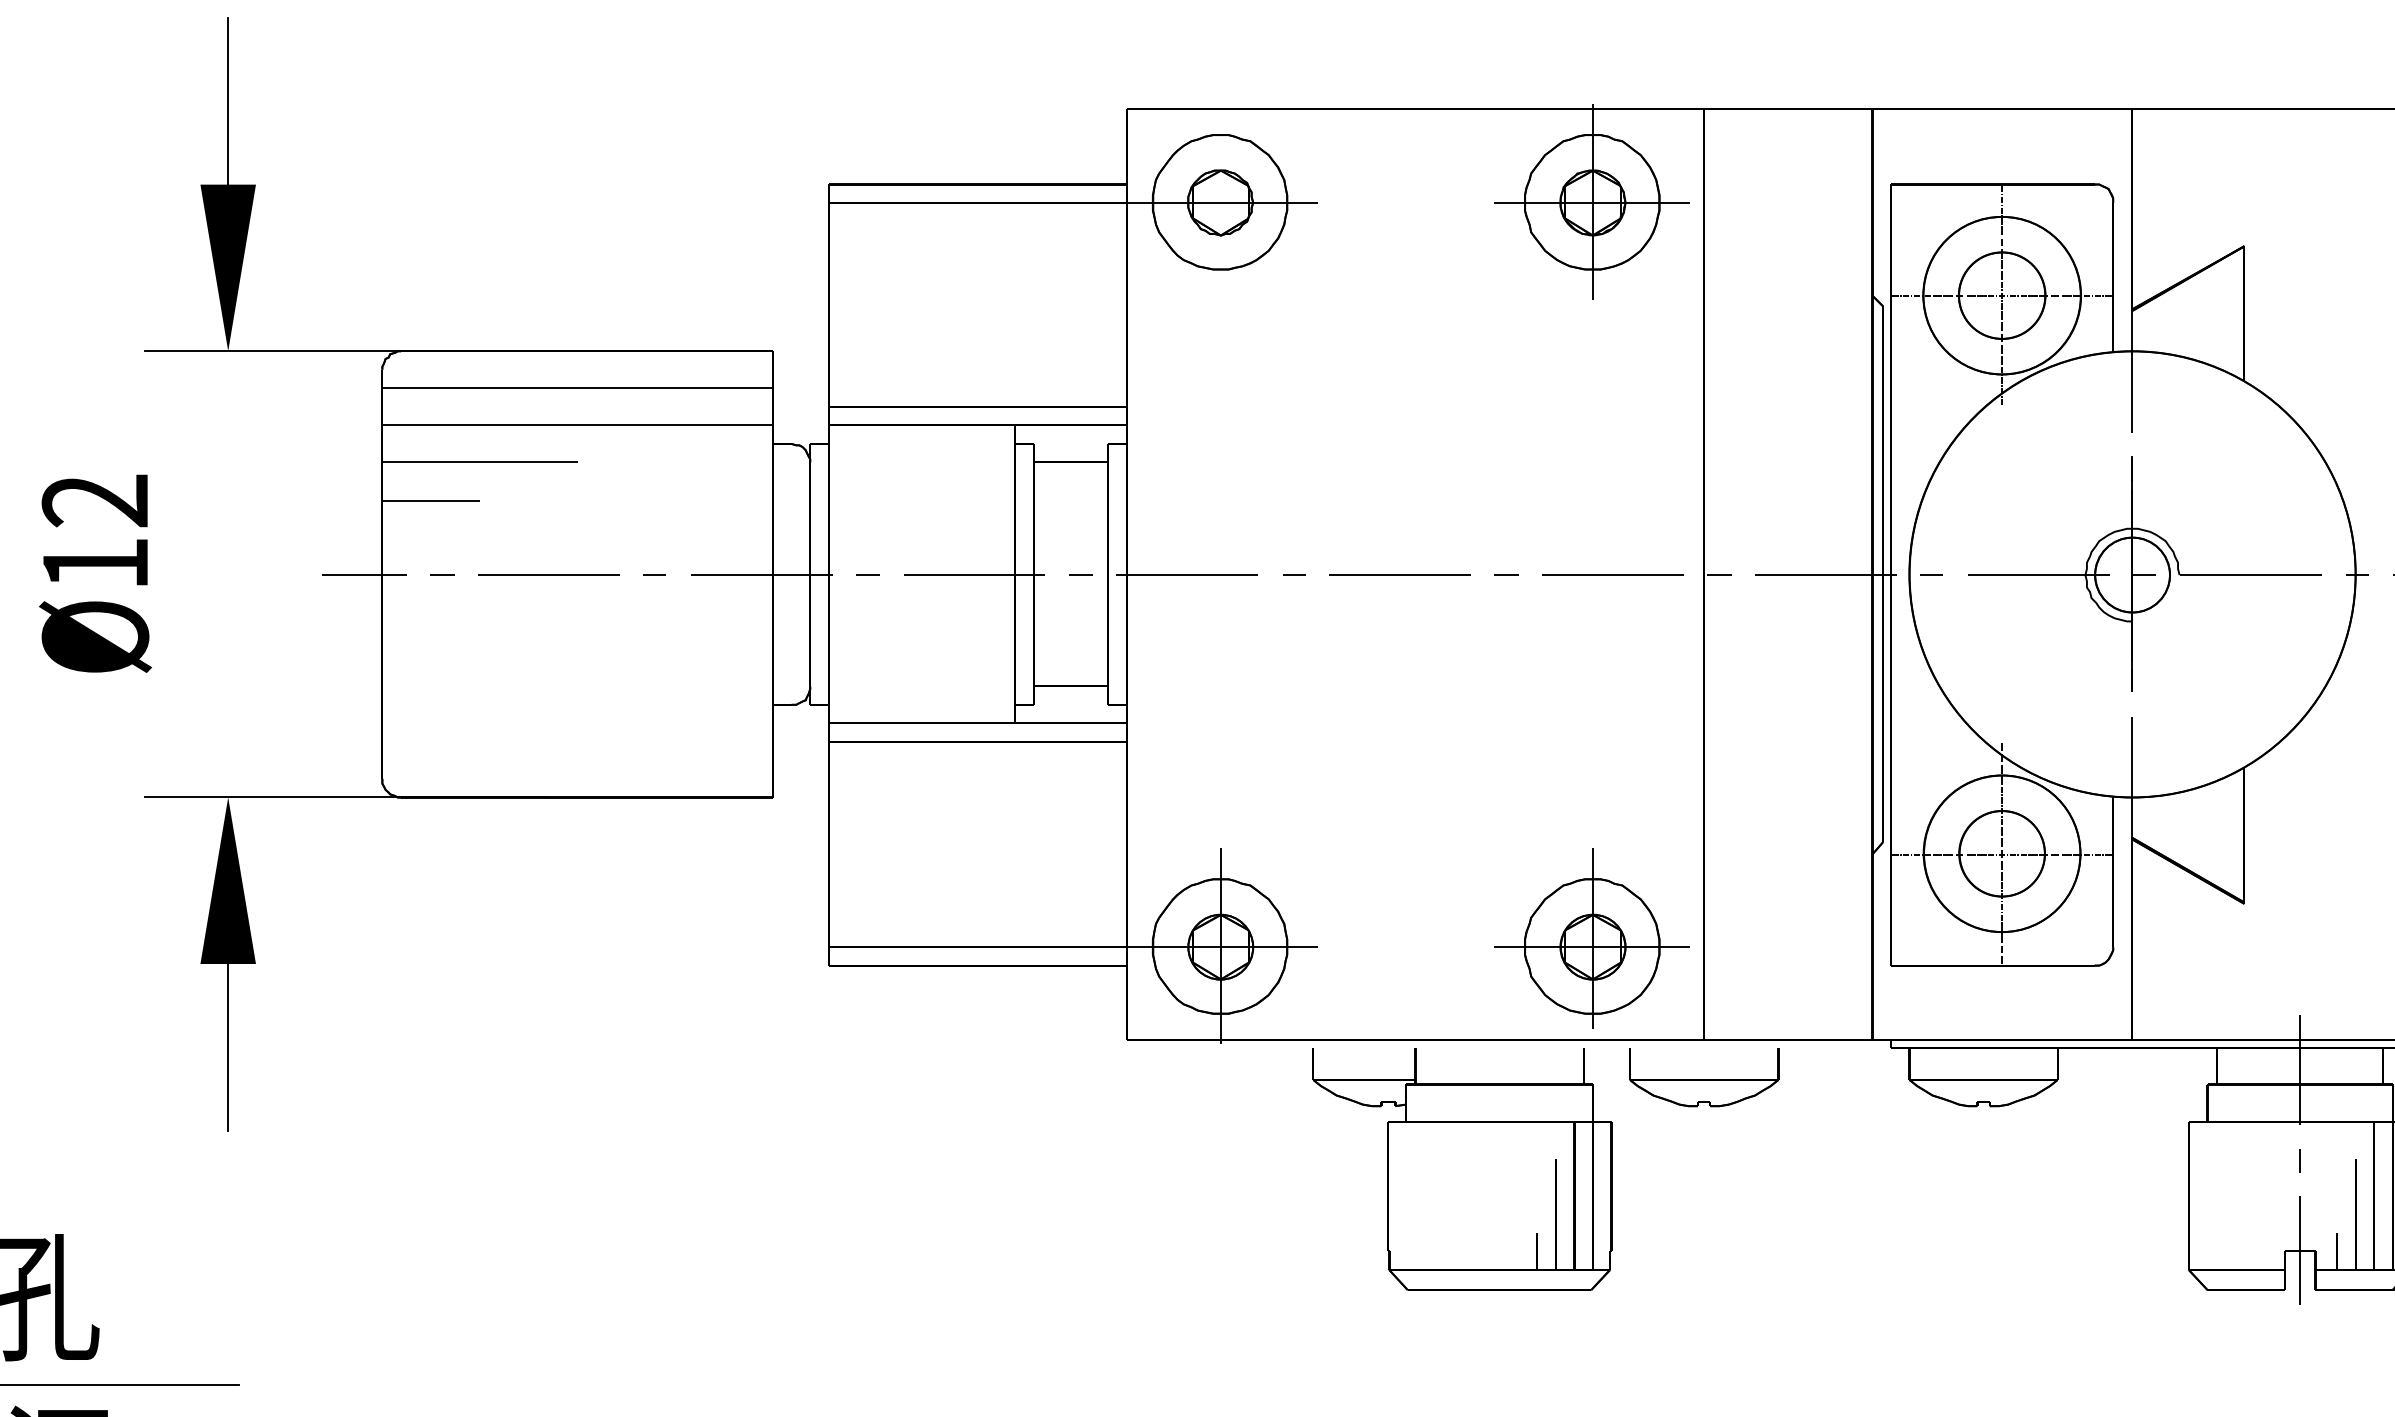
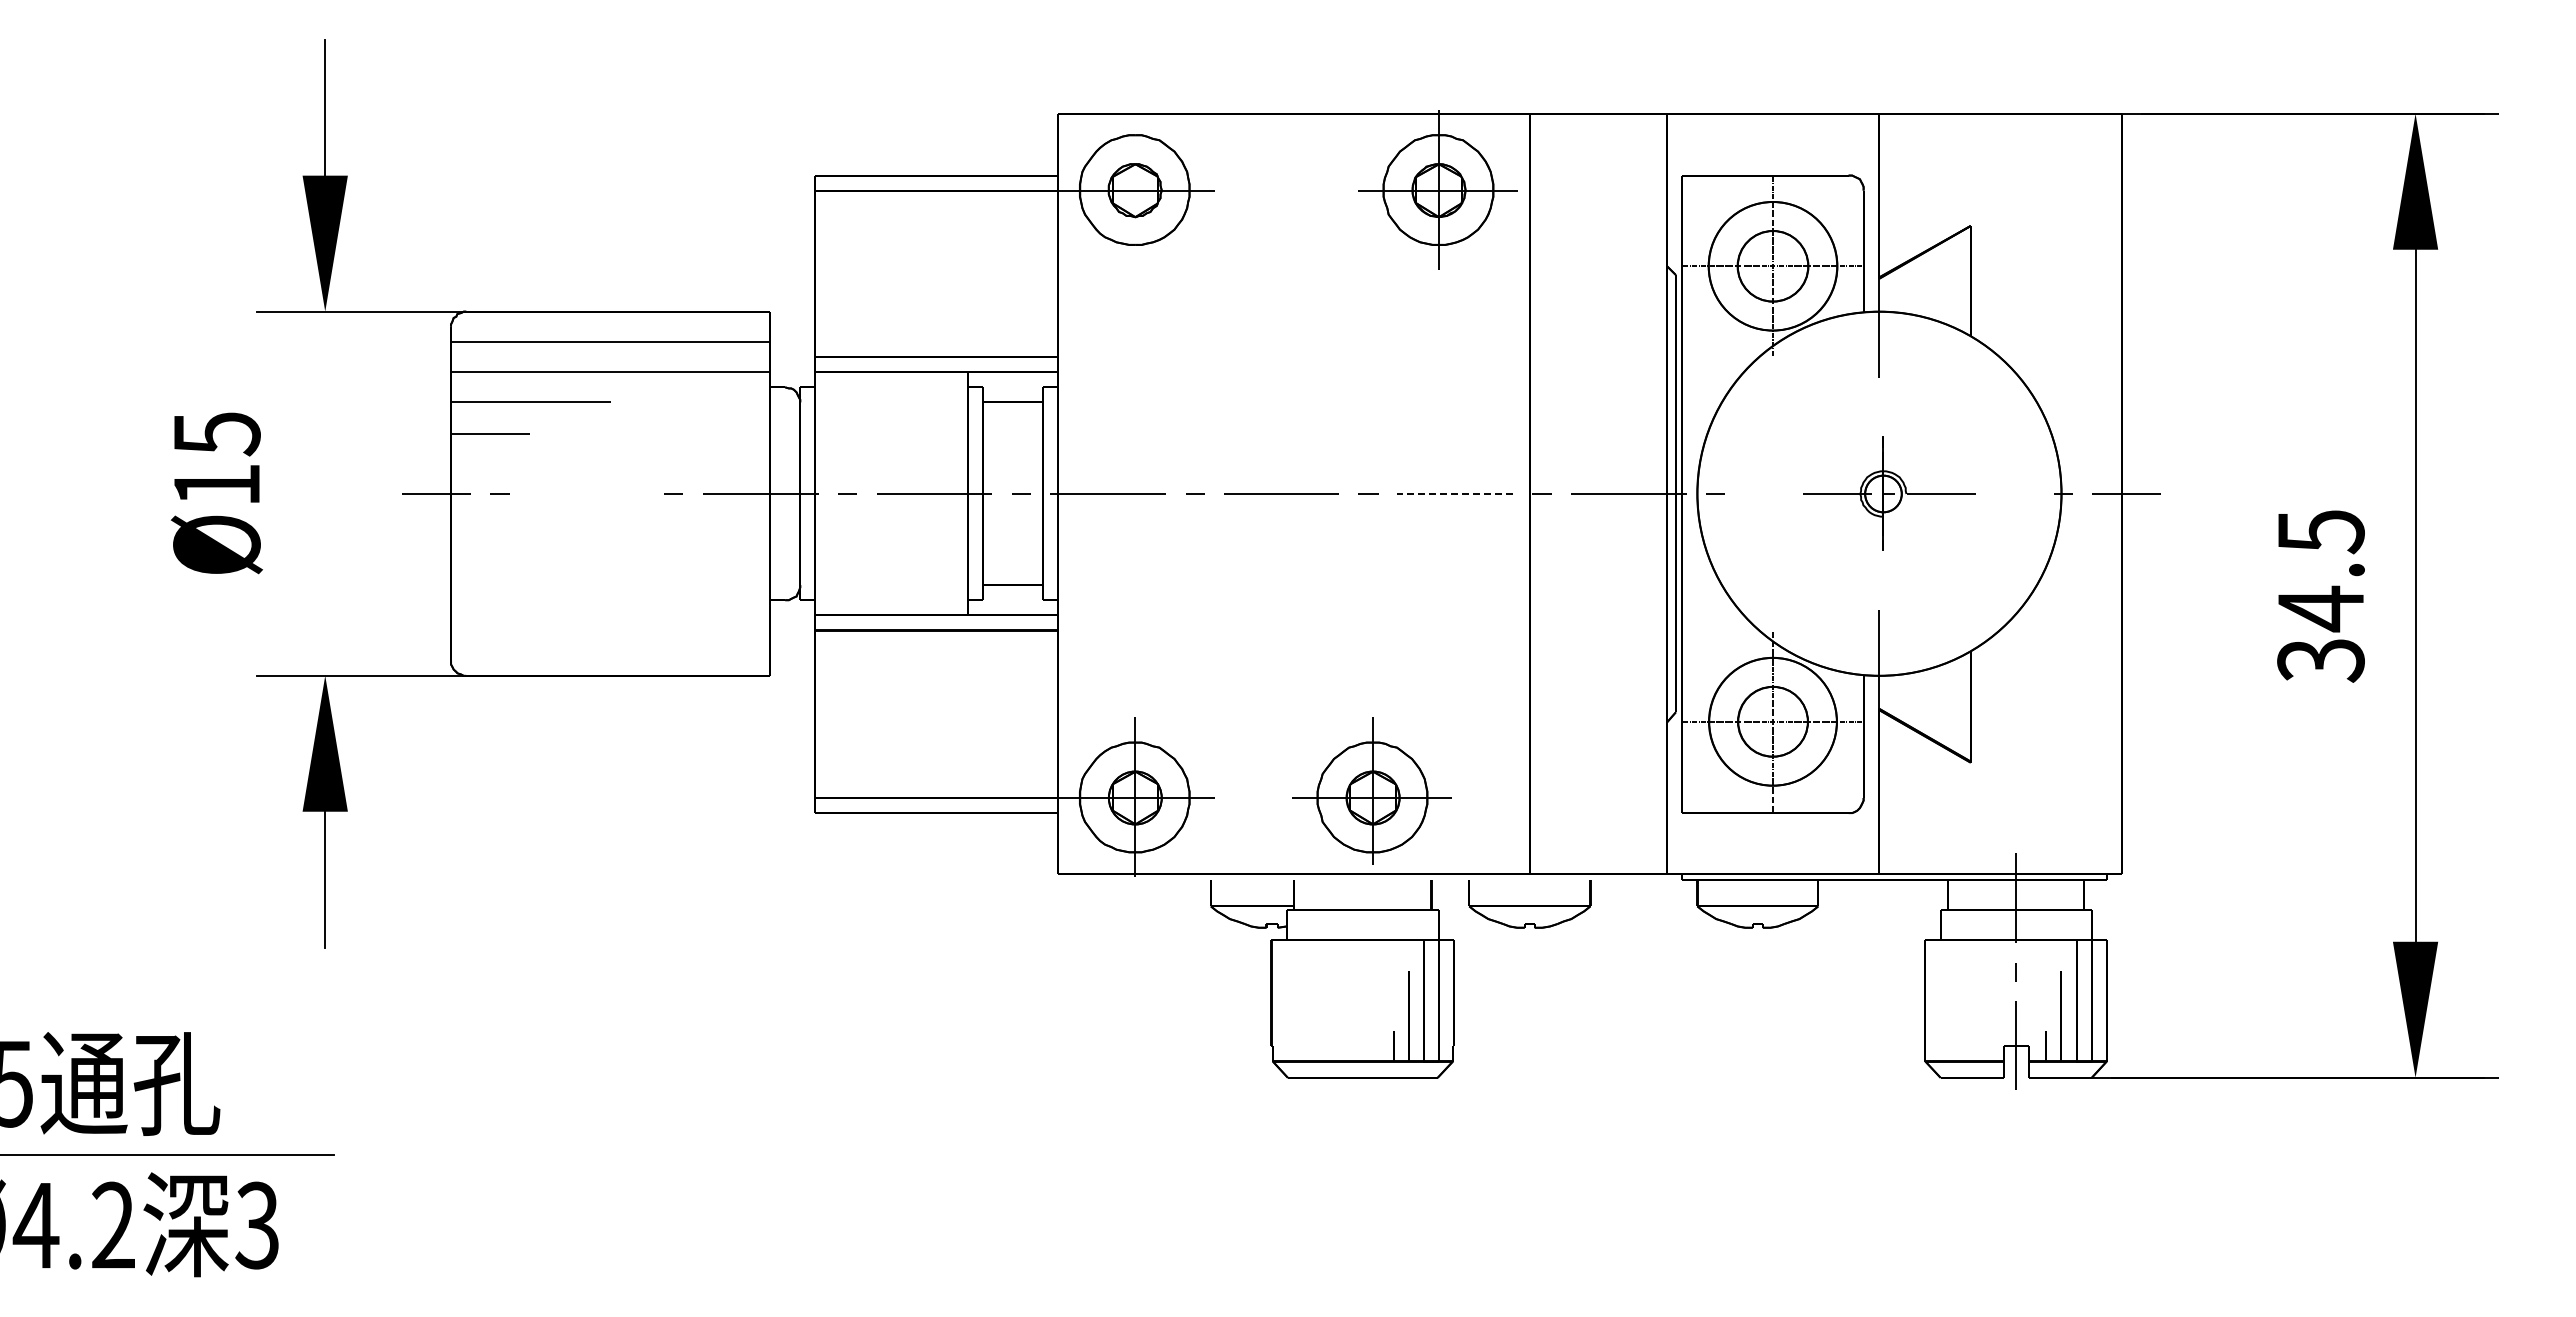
text: (94, 501) -> (216, 434), Ø12 -> Ø15
line: (548, 574) -> (586, 493), removed
part: (2144, 574) -> (1889, 493), size x0.6
line: (1613, 575) -> (1455, 494), solid -> dashed
part: (1591, 937) -> (1371, 790), moved

